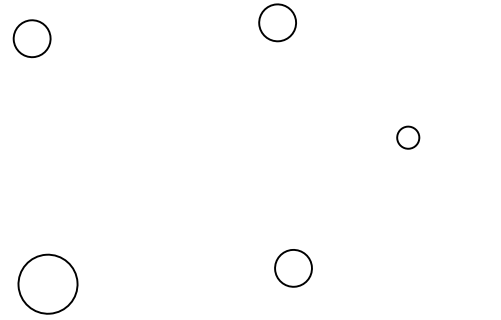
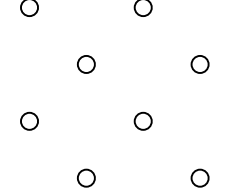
circle: (407, 137) -> (199, 64), size x1.67
circle: (163, 153) -> (86, 64), added
circle: (47, 282) -> (29, 120), size x0.62

